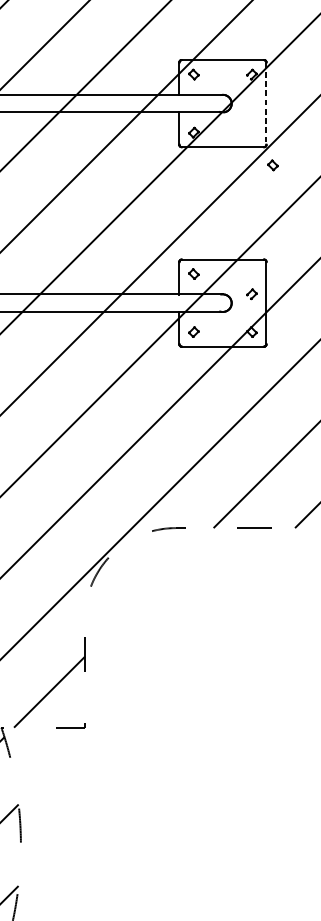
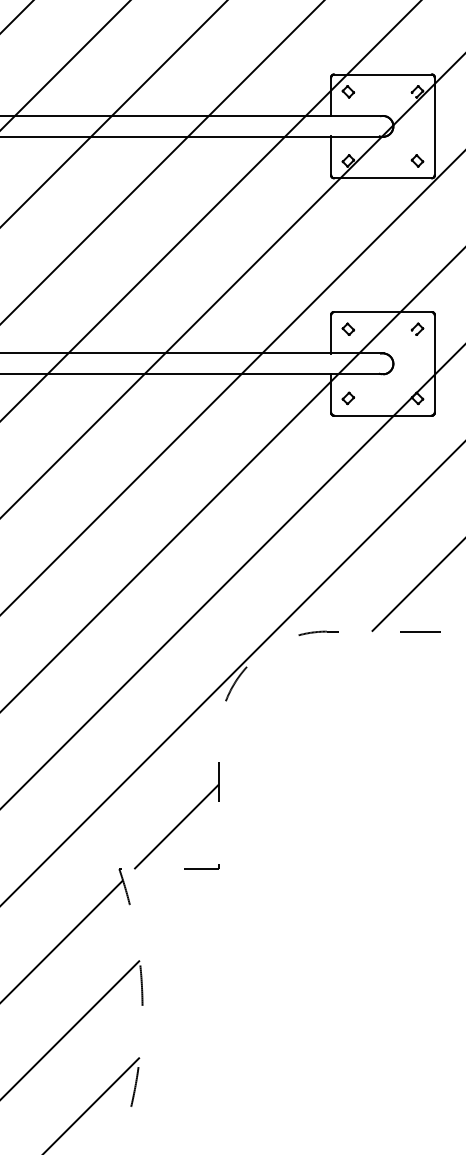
line: (266, 103) -> (434, 126), dashed -> solid
part: (272, 165) -> (417, 160), moved
part: (251, 293) -> (417, 328), moved

